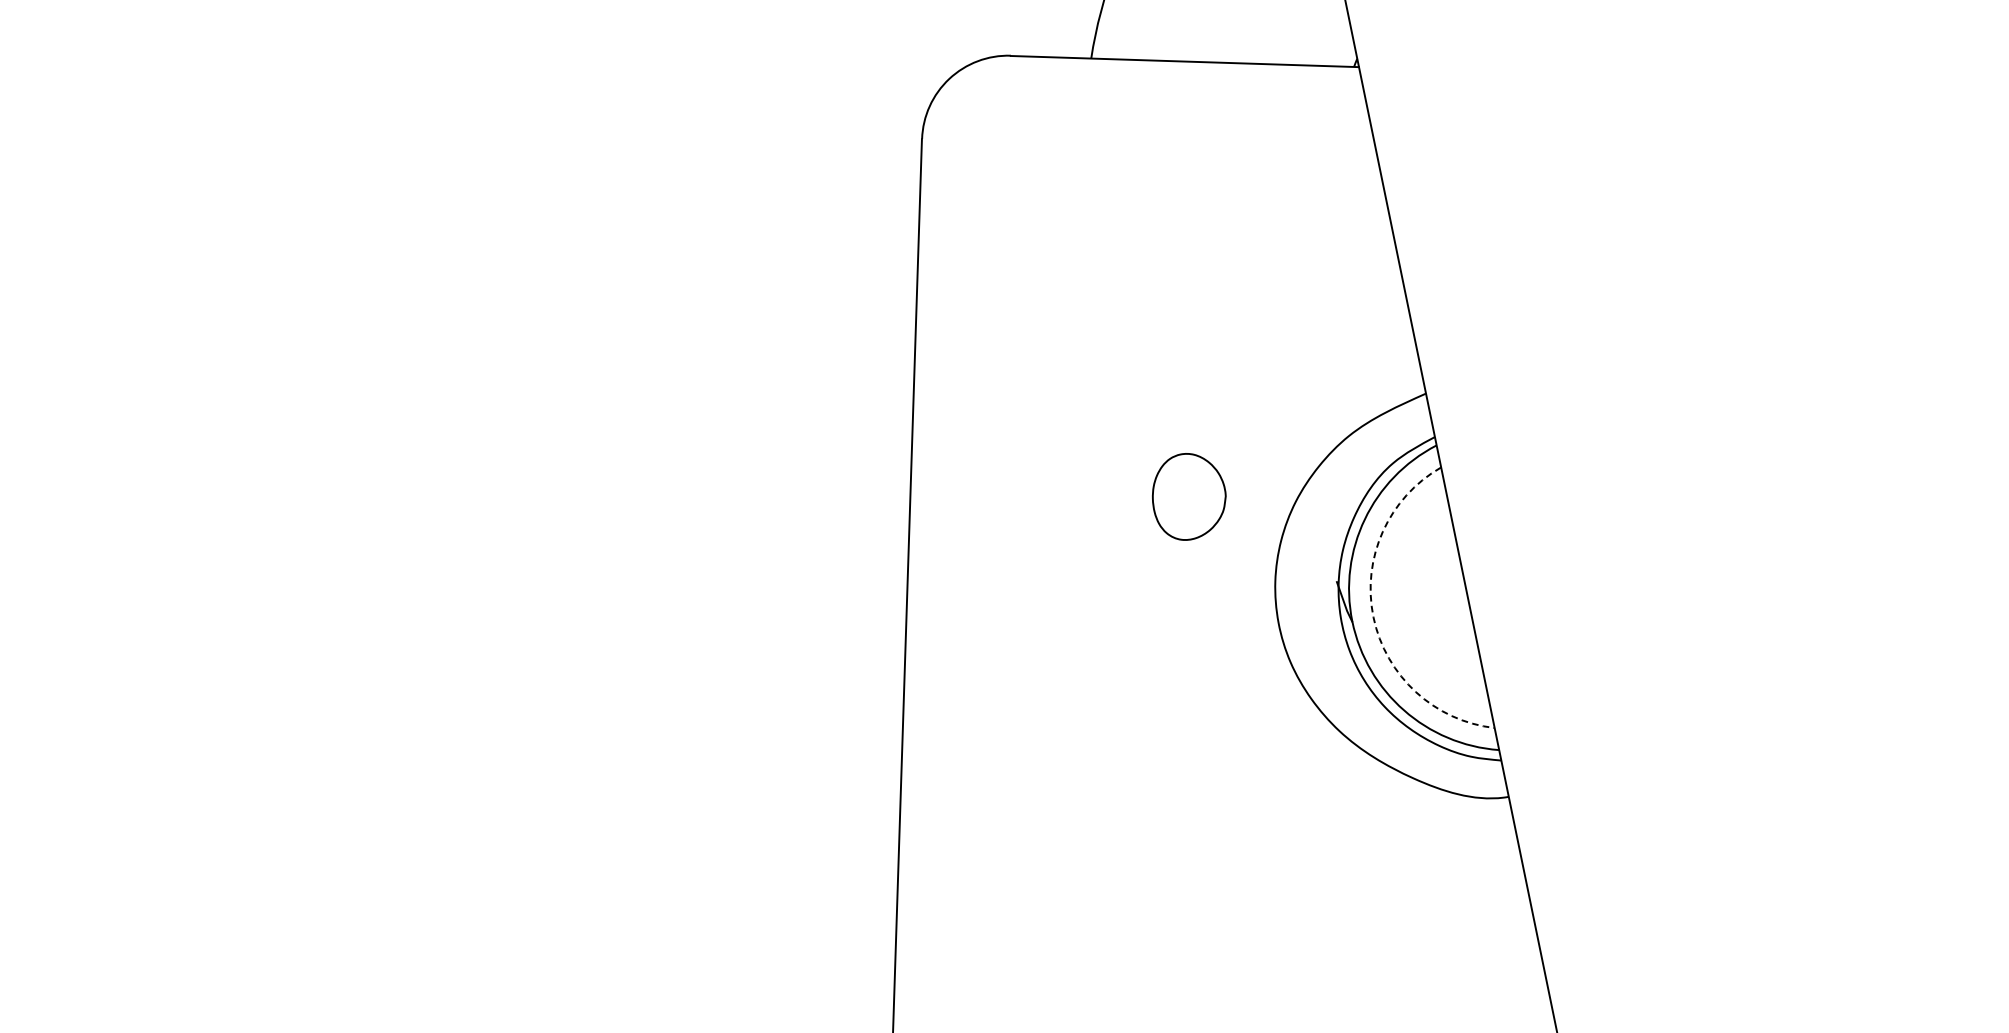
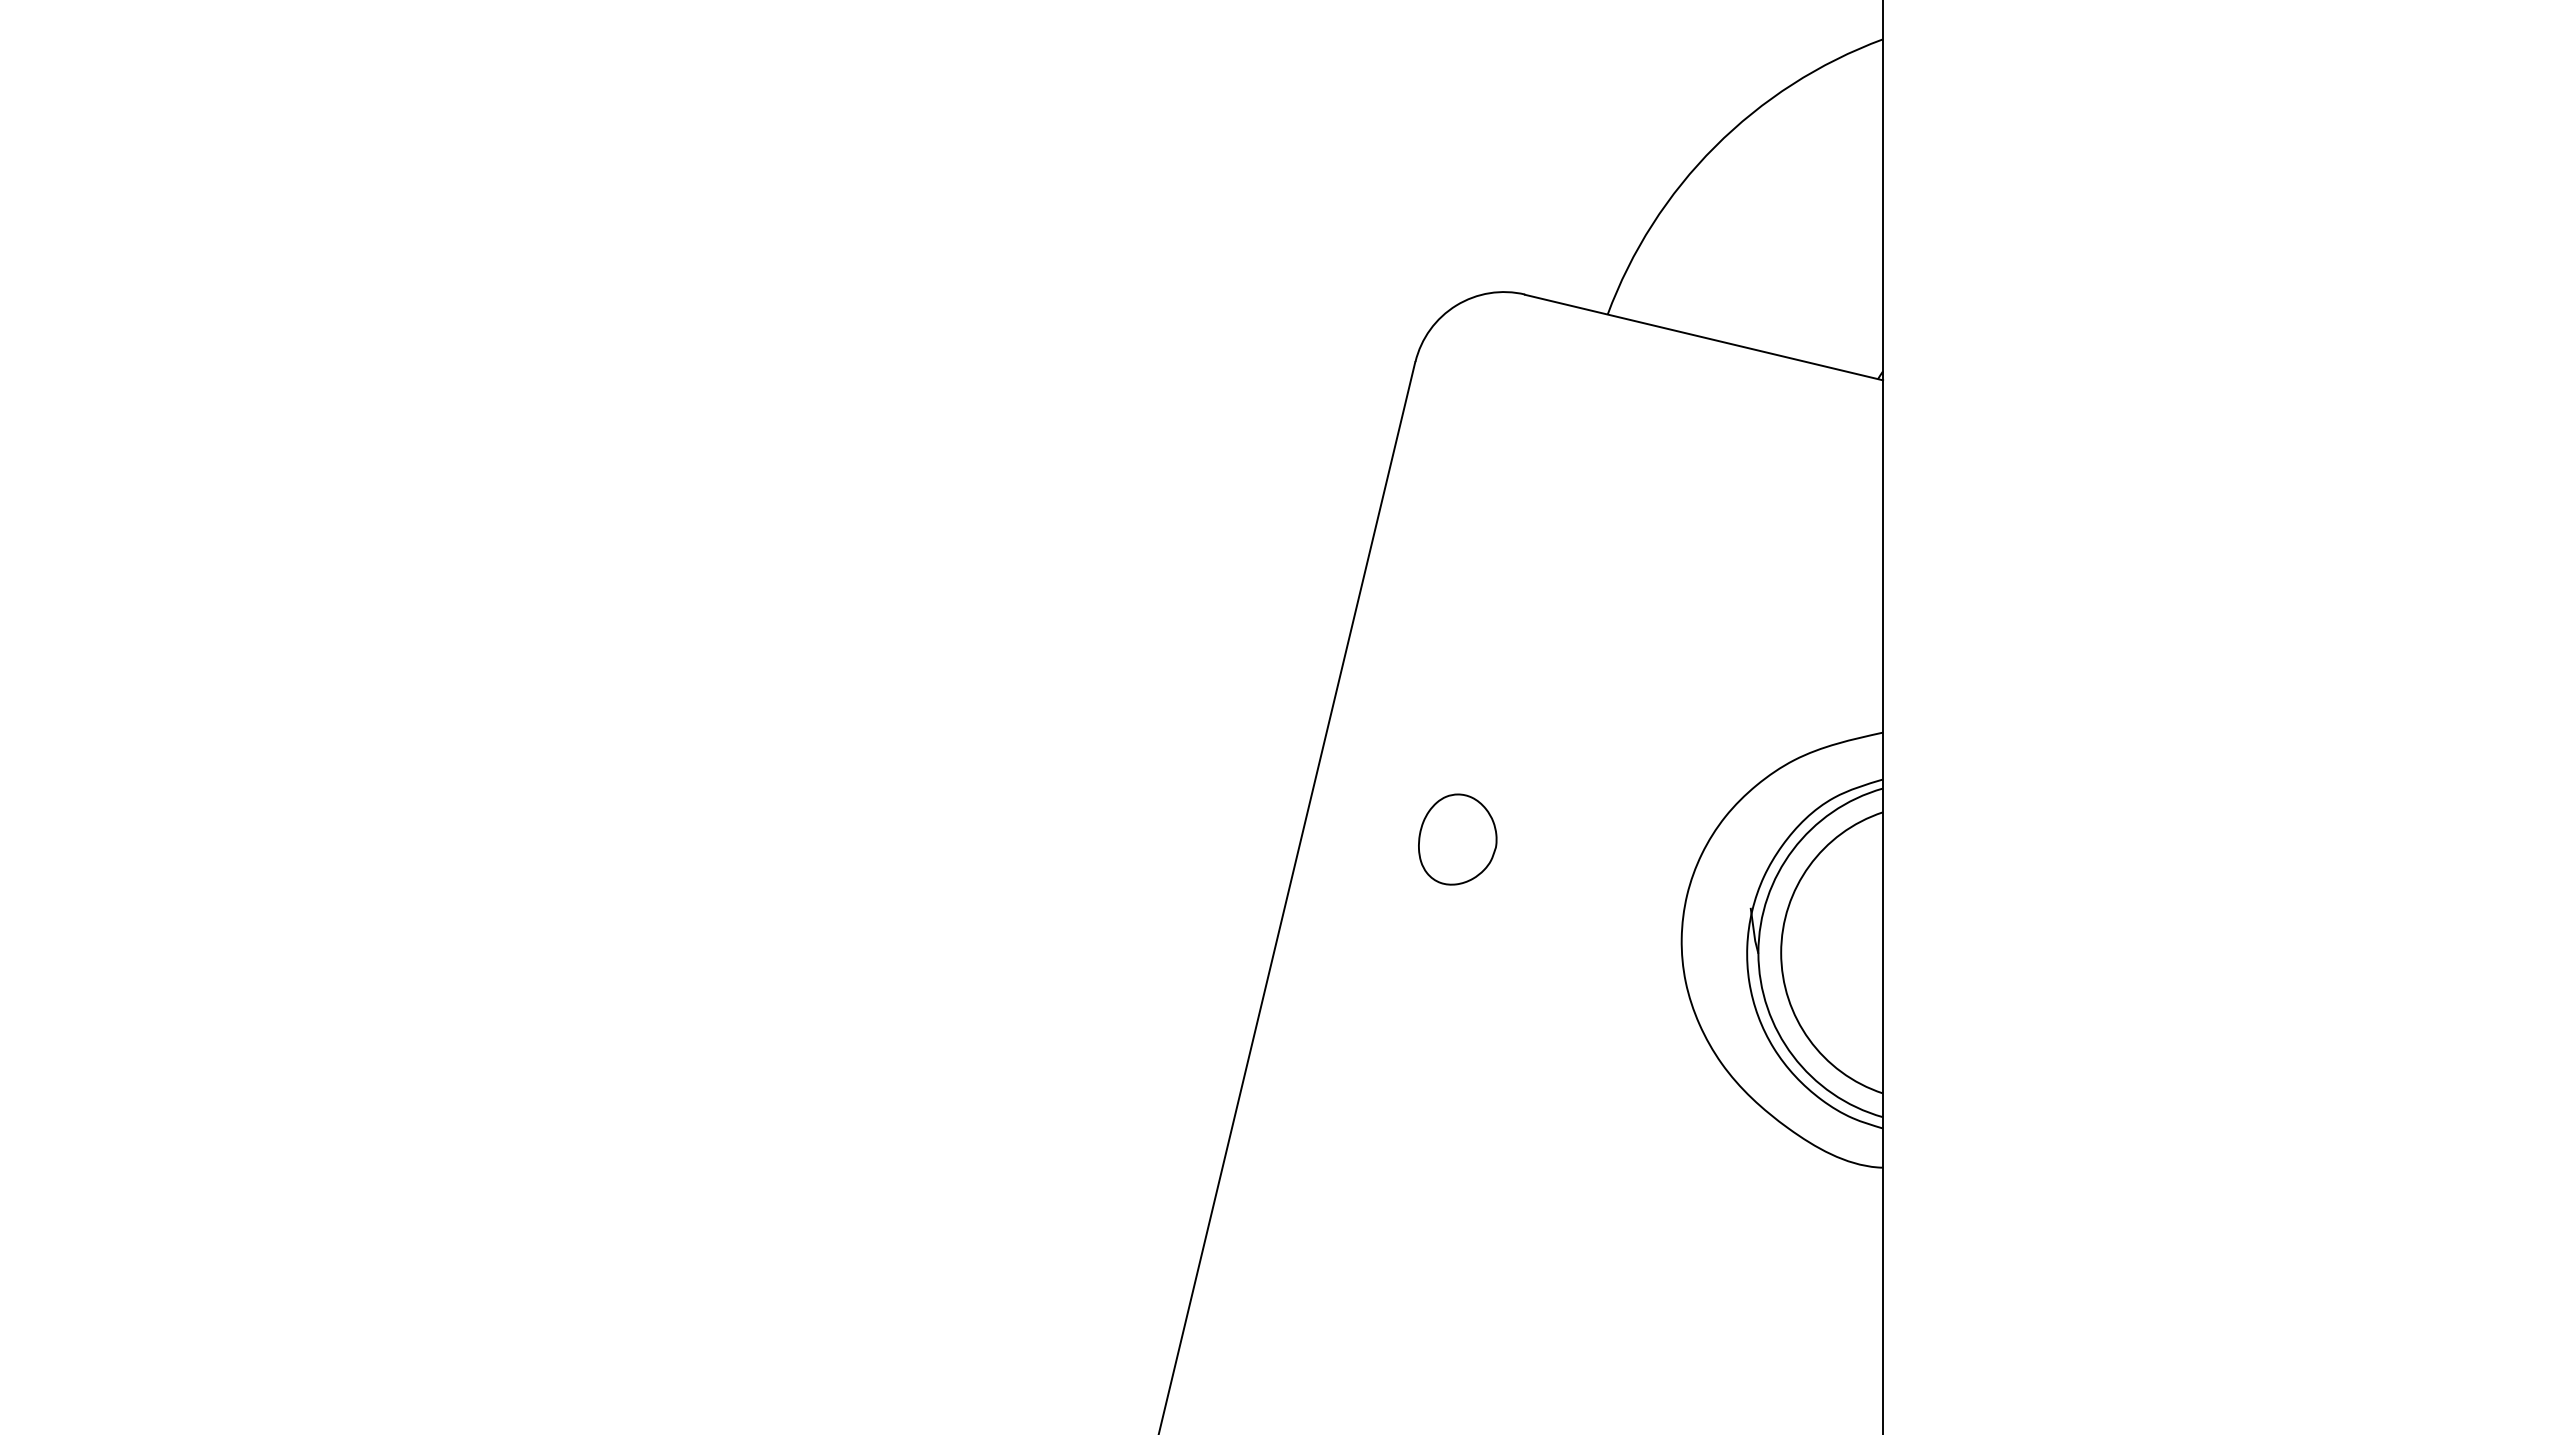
part: (1188, 496) -> (1457, 839), moved
arc: (1373, 616) -> (1781, 952), dashed -> solid

